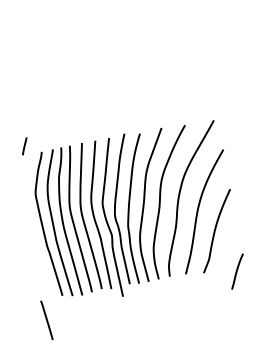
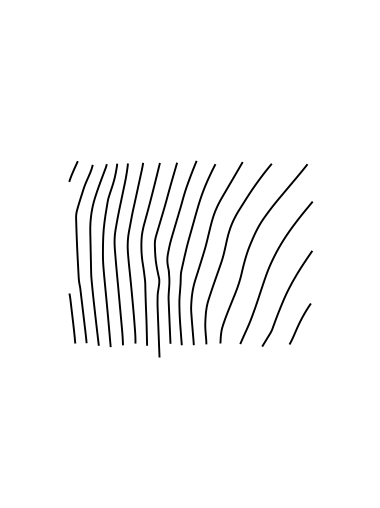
line: (24, 146) -> (73, 171), moved
curve: (237, 271) -> (300, 323), moved
line: (47, 320) -> (72, 318), moved

